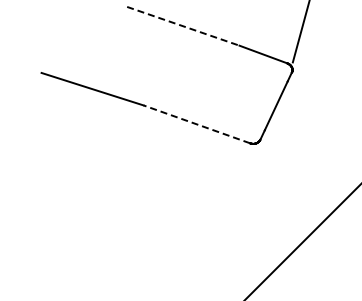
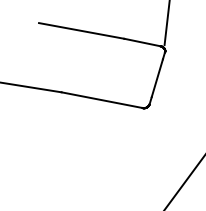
line: (183, 26) -> (81, 31), dashed -> solid
line: (196, 124) -> (101, 100), dashed -> solid

